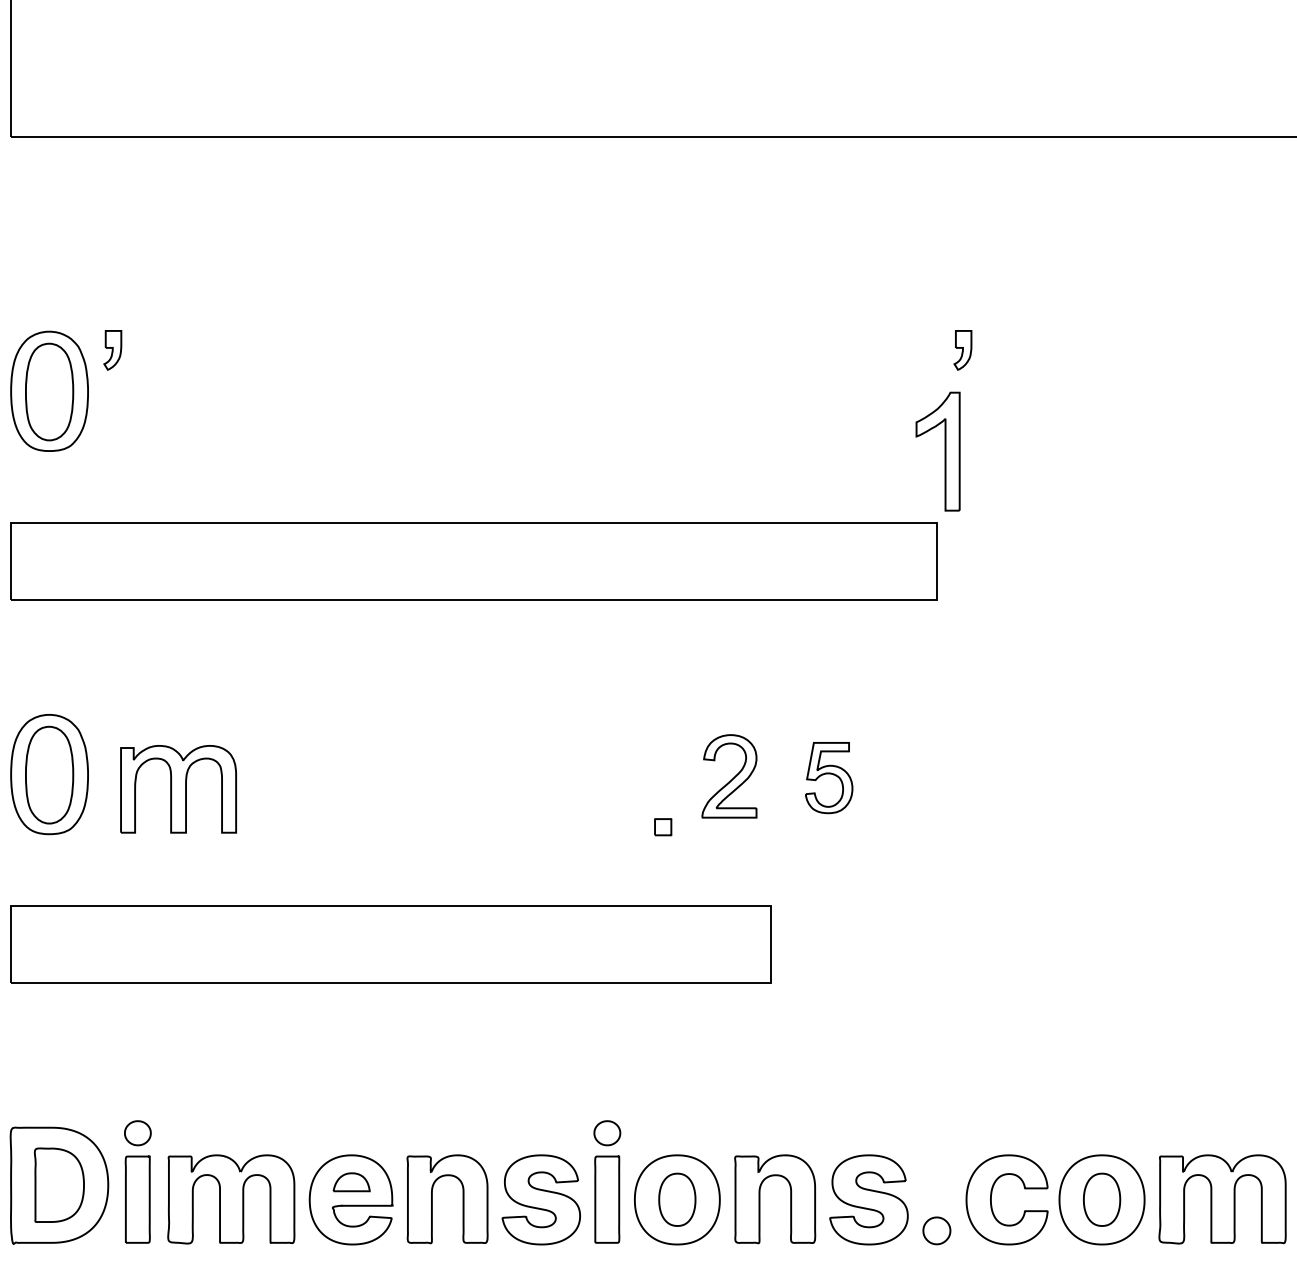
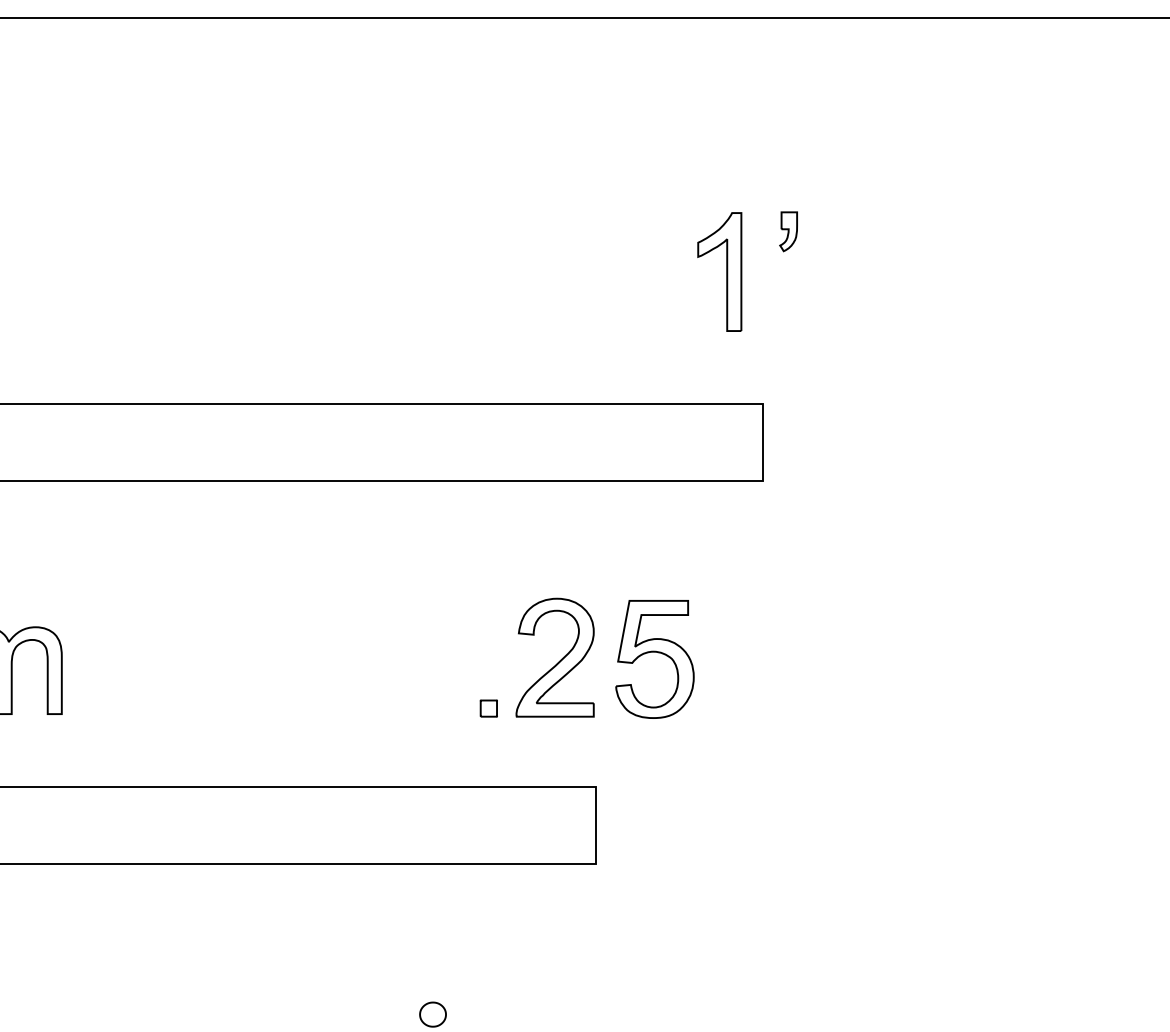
part: (944, 451) -> (726, 271), moved
part: (729, 776) -> (555, 657), size x1.43
part: (828, 777) -> (654, 658), size x1.67

